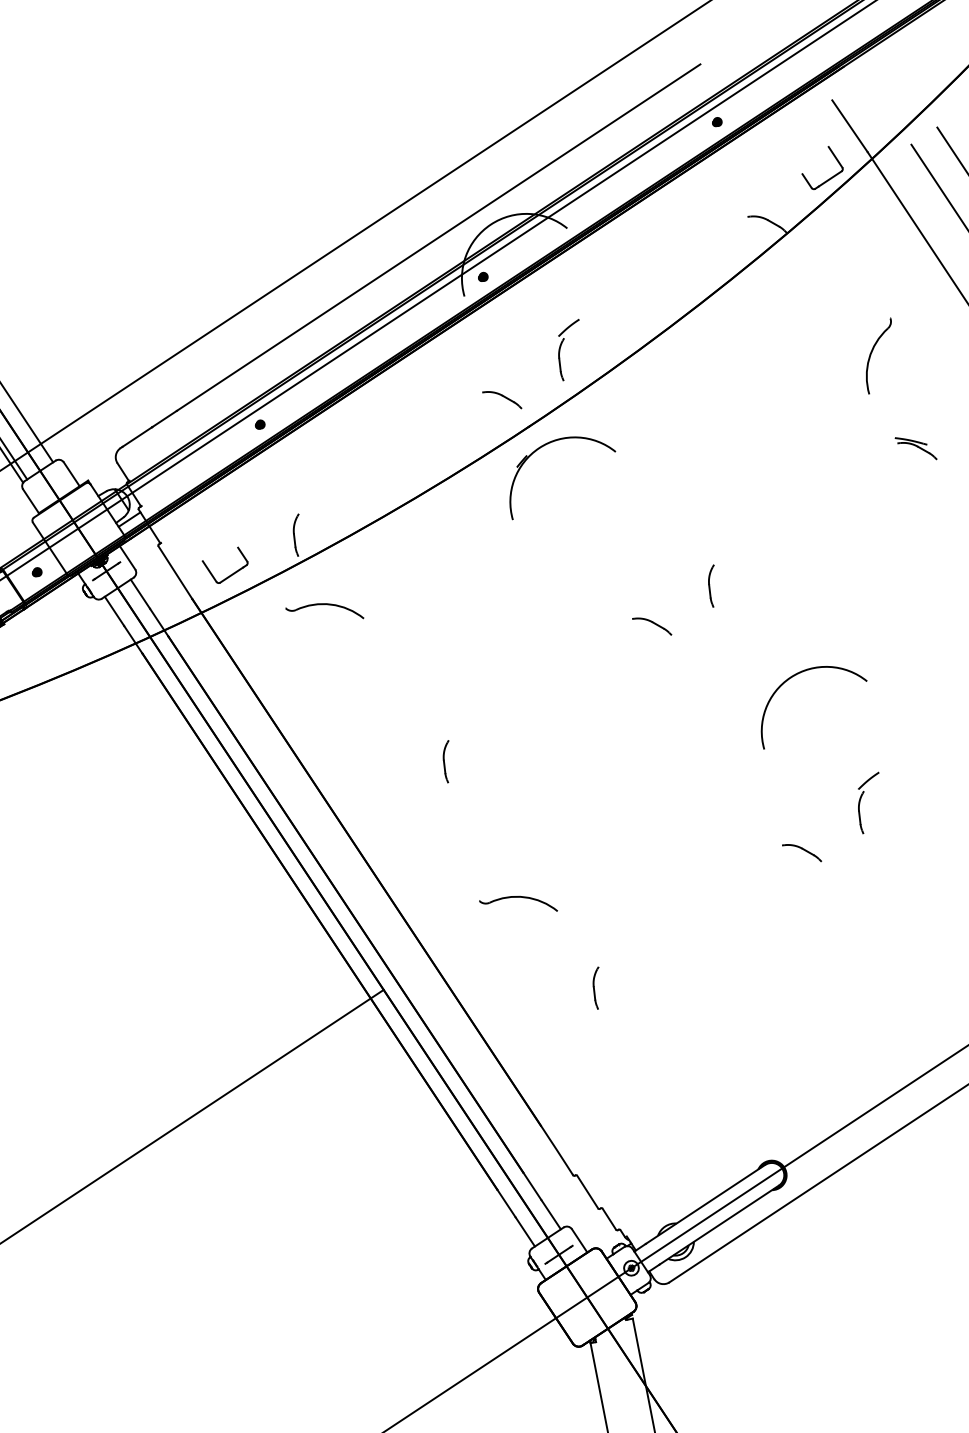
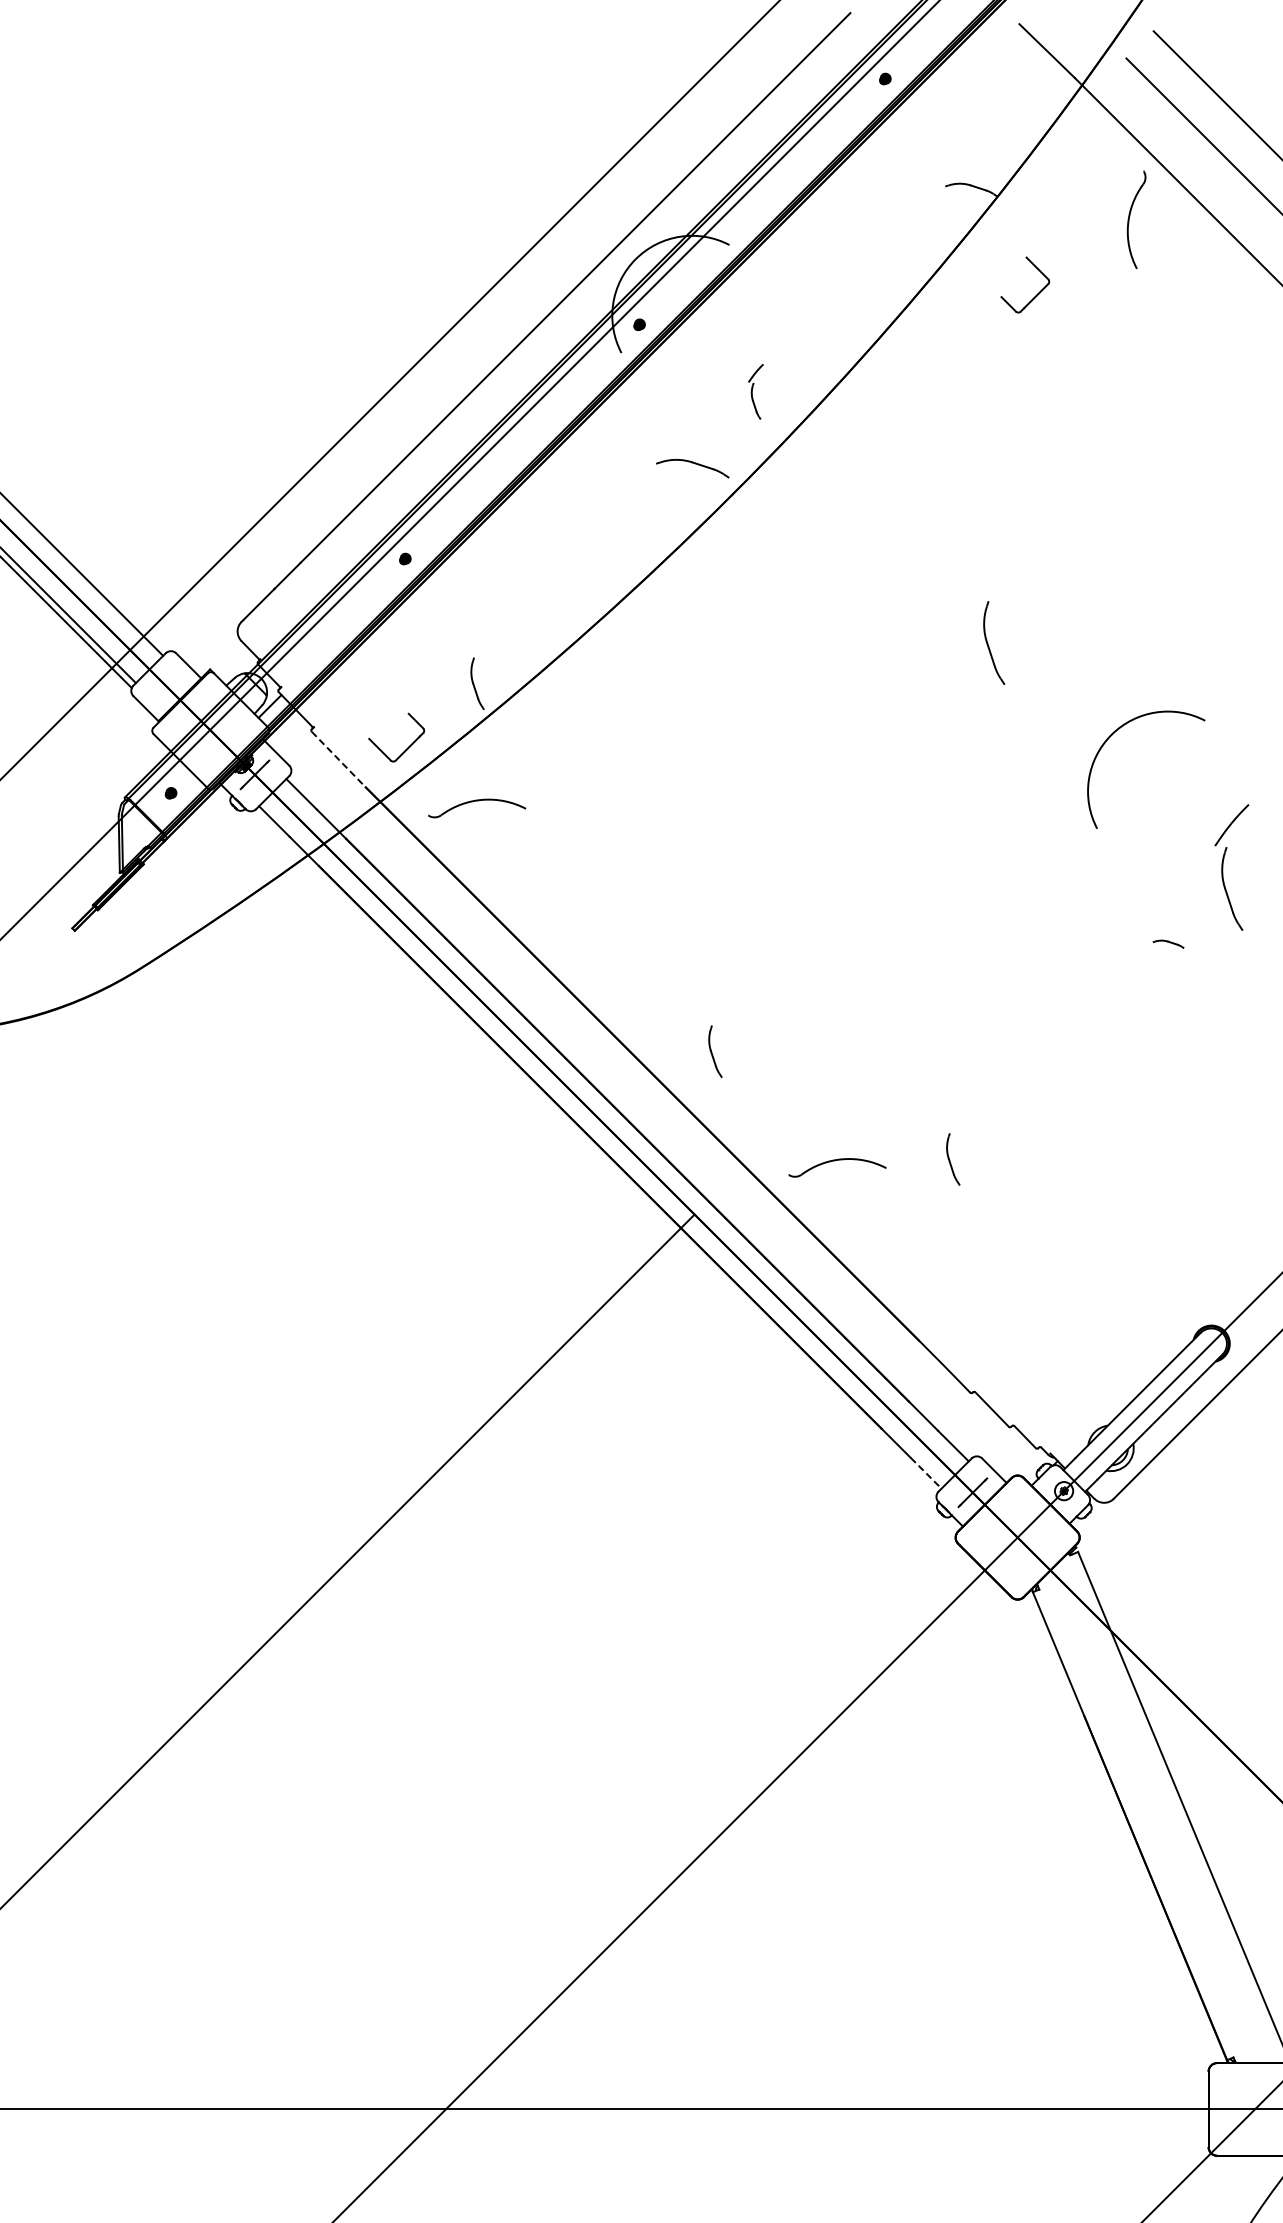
part: (830, 177) -> (1036, 294), moved
part: (564, 348) -> (755, 391), size x0.7
part: (872, 351) -> (1130, 216), moved
part: (502, 399) -> (692, 468), size x1.4
part: (539, 448) -> (750, 519), removed
part: (915, 448) -> (1206, 425), removed
line: (175, 572) -> (338, 759), solid -> dashed
part: (712, 585) -> (993, 642), size x1.6
part: (326, 605) -> (477, 801), moved
part: (652, 625) -> (930, 706), removed
part: (447, 761) -> (715, 1051), moved
part: (864, 801) -> (1231, 867), size x1.6
part: (802, 852) -> (1168, 944), size x0.6
part: (518, 897) -> (835, 1161), moved
line: (525, 1232) -> (926, 1473), solid -> dashed

